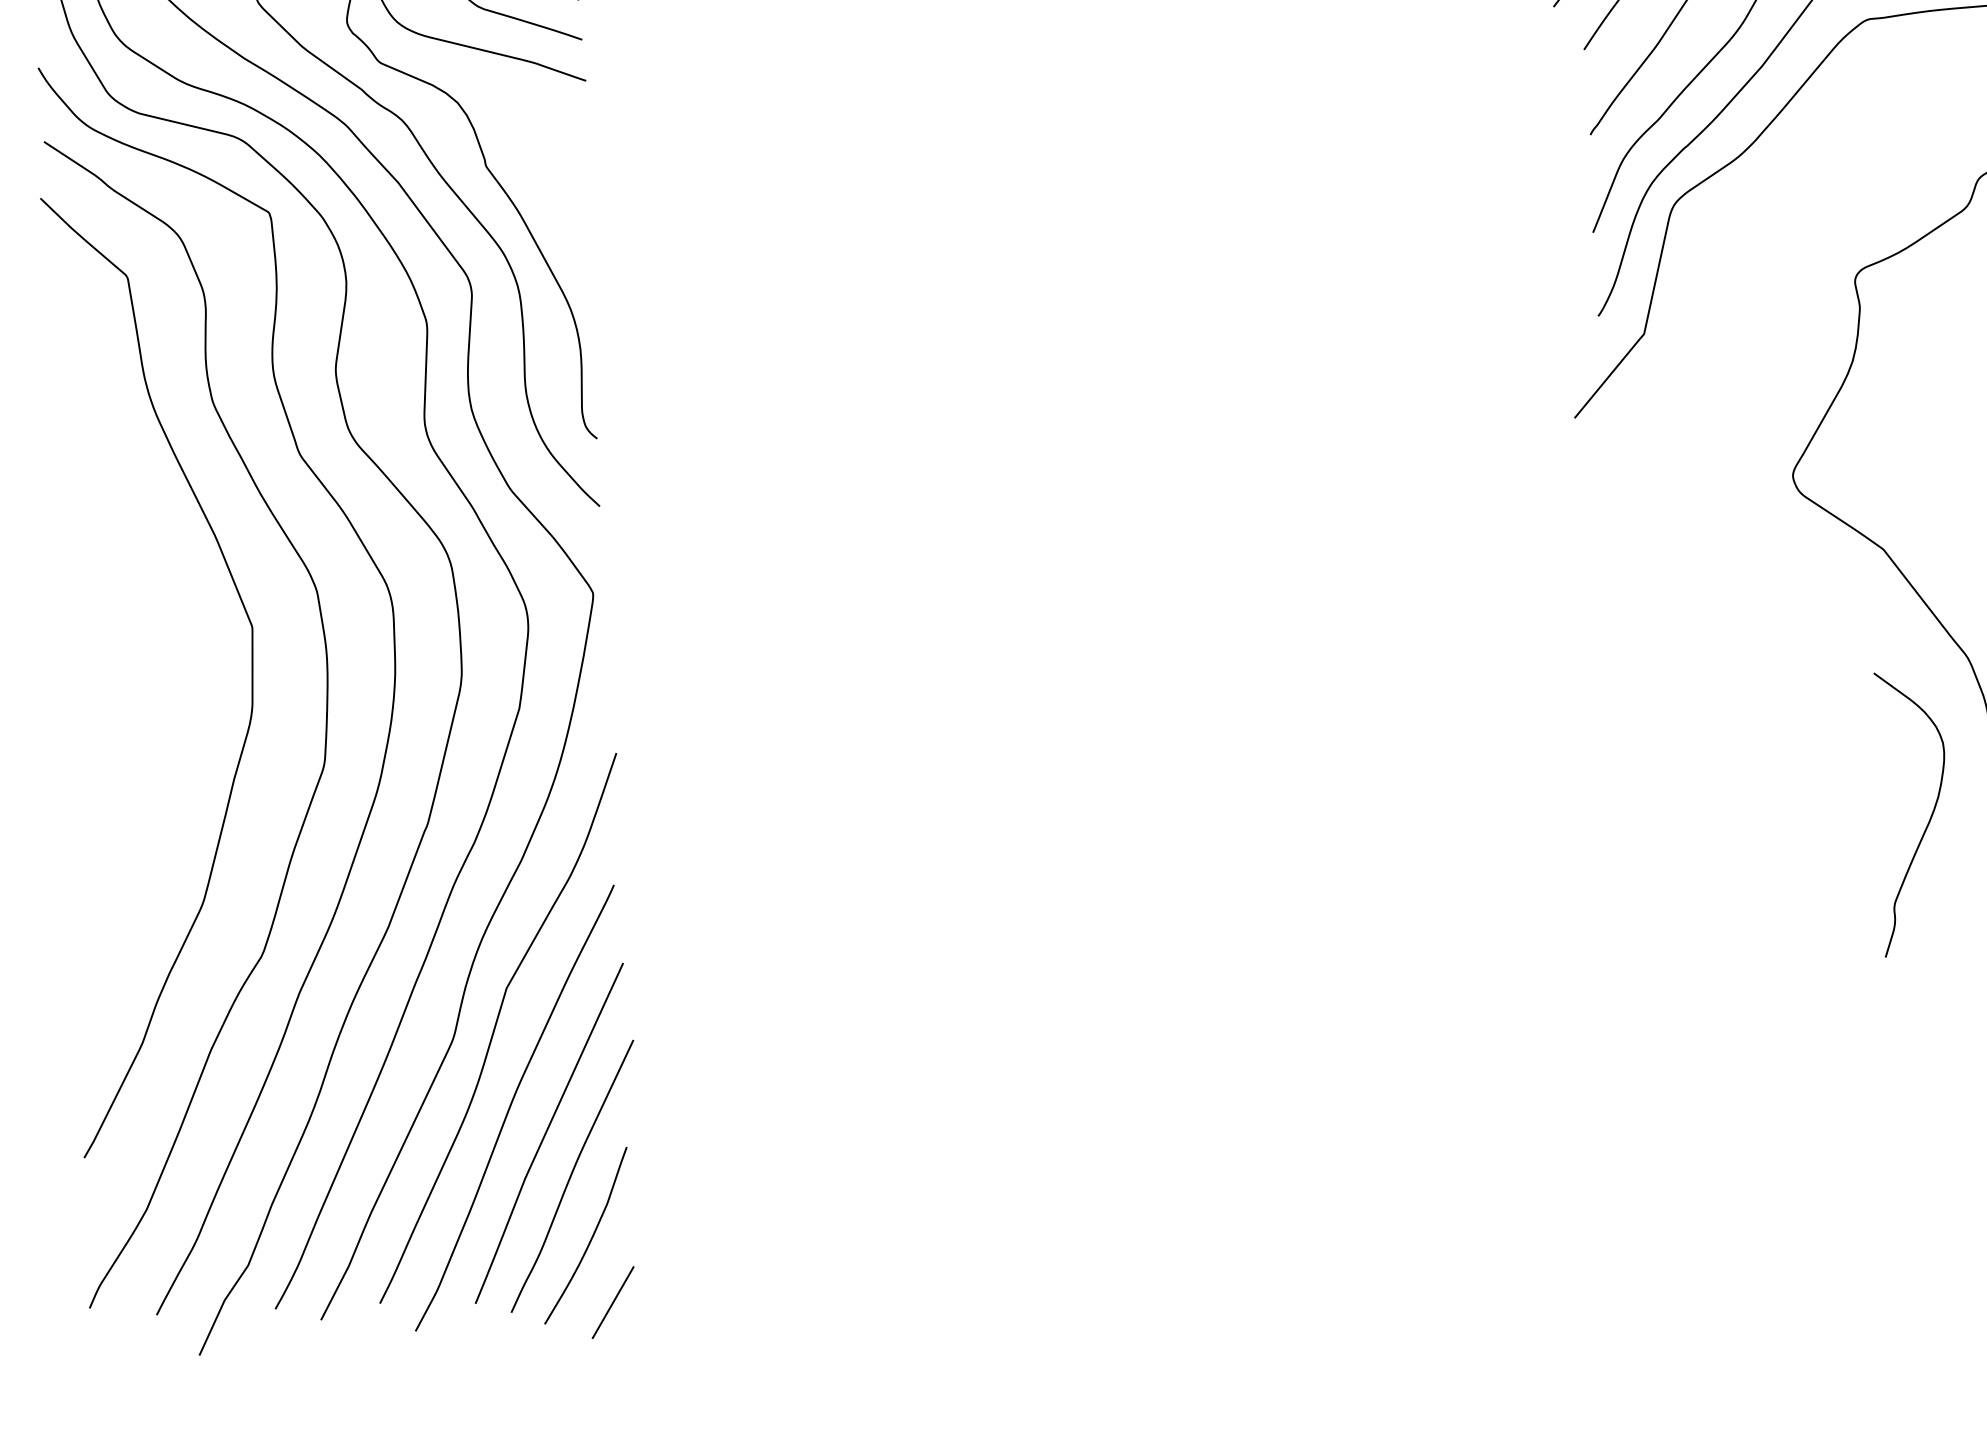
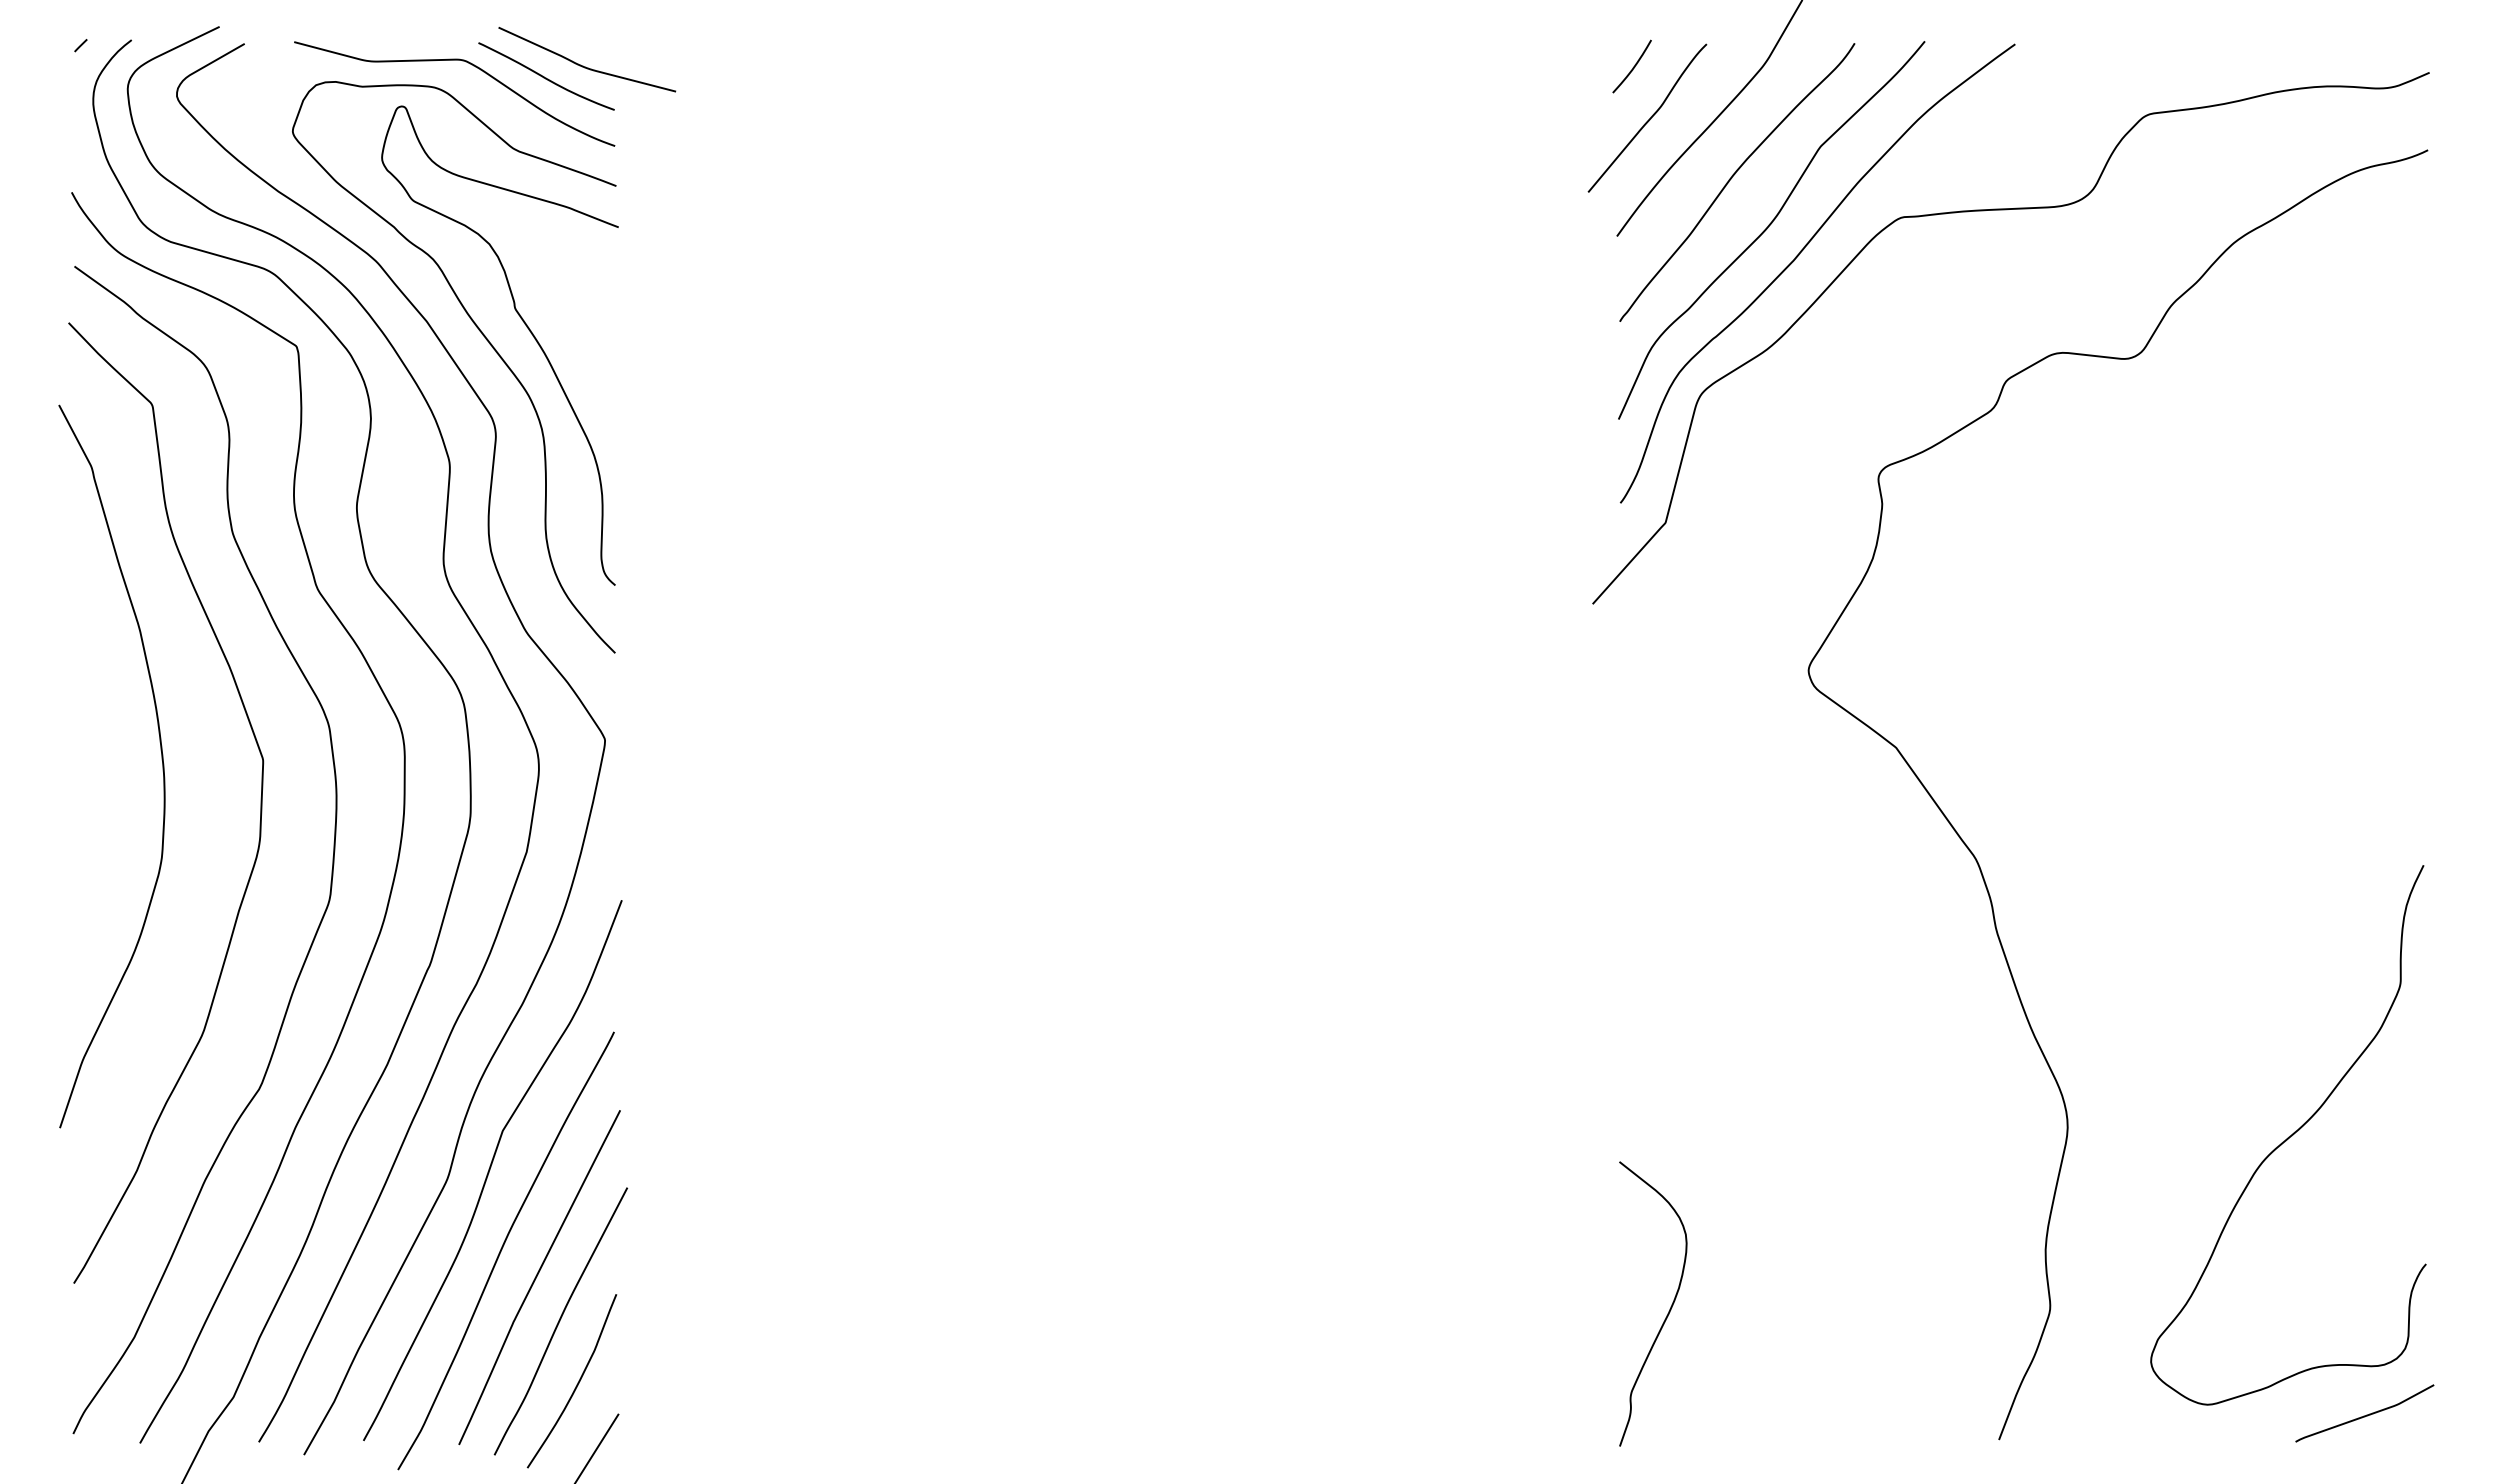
curve: (150, 630) -> (161, 759), added
curve: (1928, 820) -> (1668, 1311), moved

